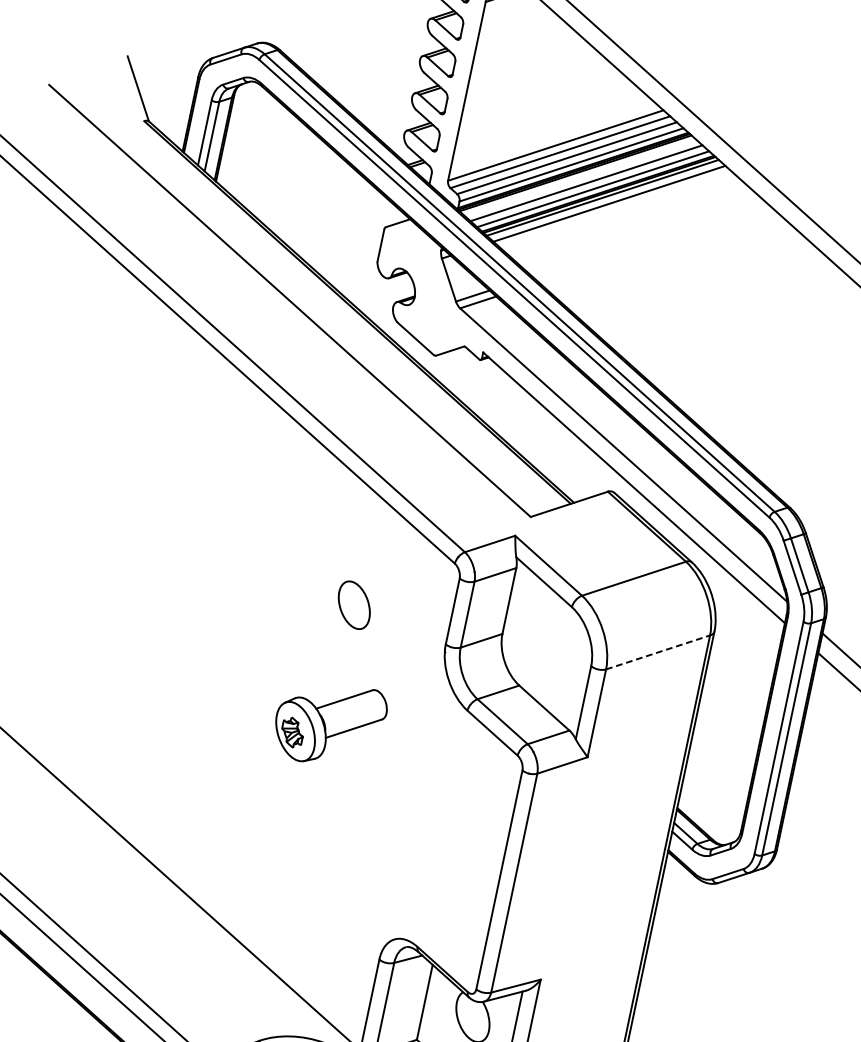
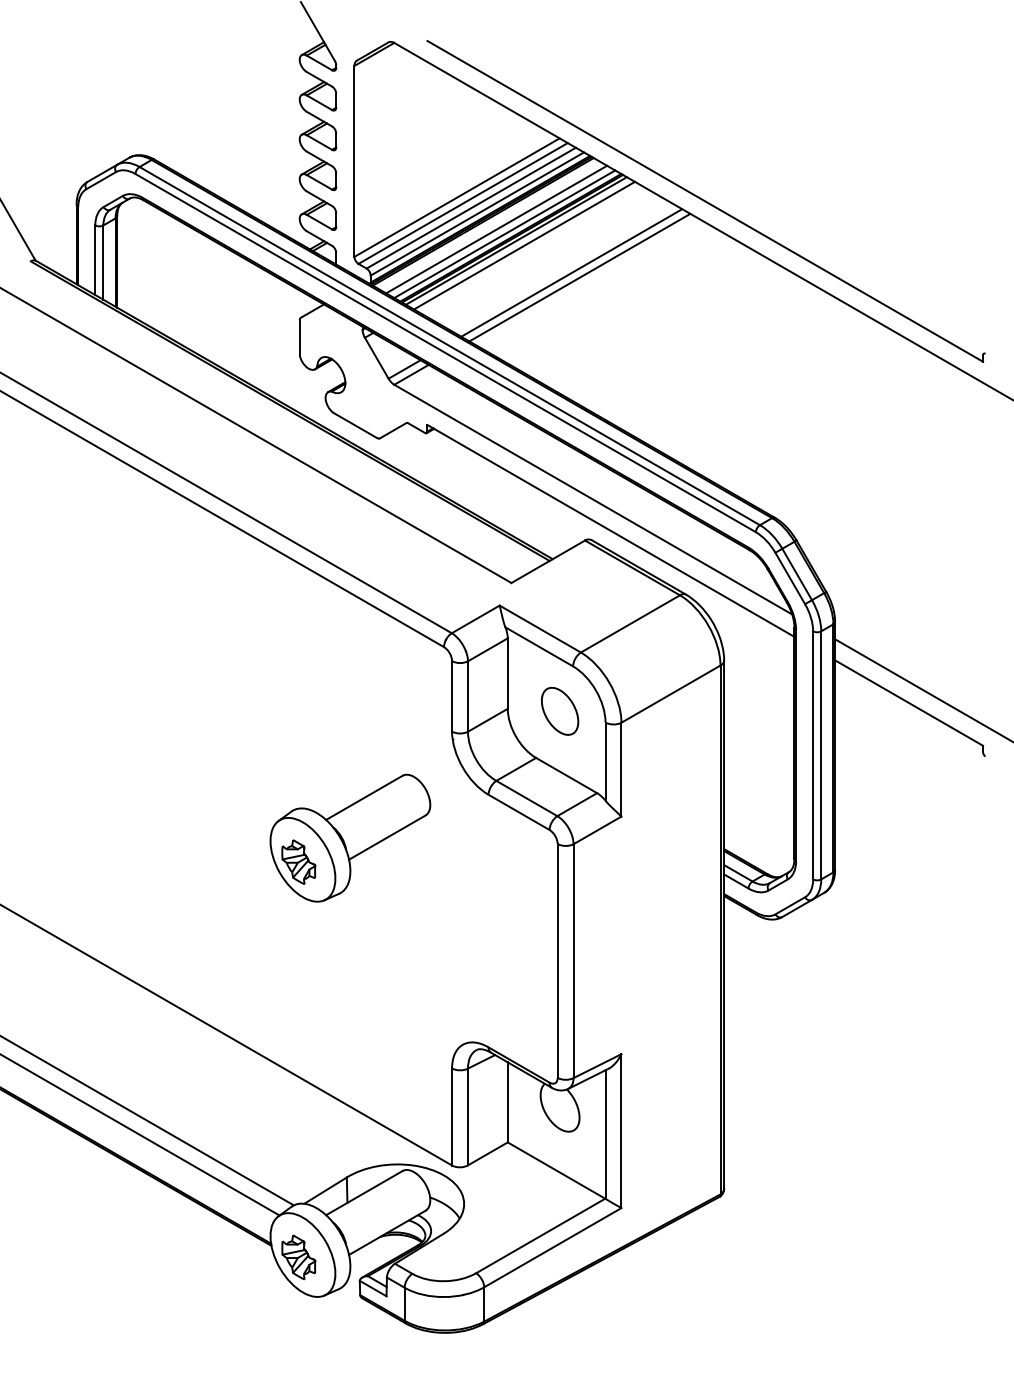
line: (648, 238) -> (571, 272), added
line: (654, 244) -> (579, 277), added
part: (354, 604) -> (560, 710), moved
line: (658, 651) -> (671, 693), dashed -> solid
part: (329, 723) -> (350, 837), size x1.43

